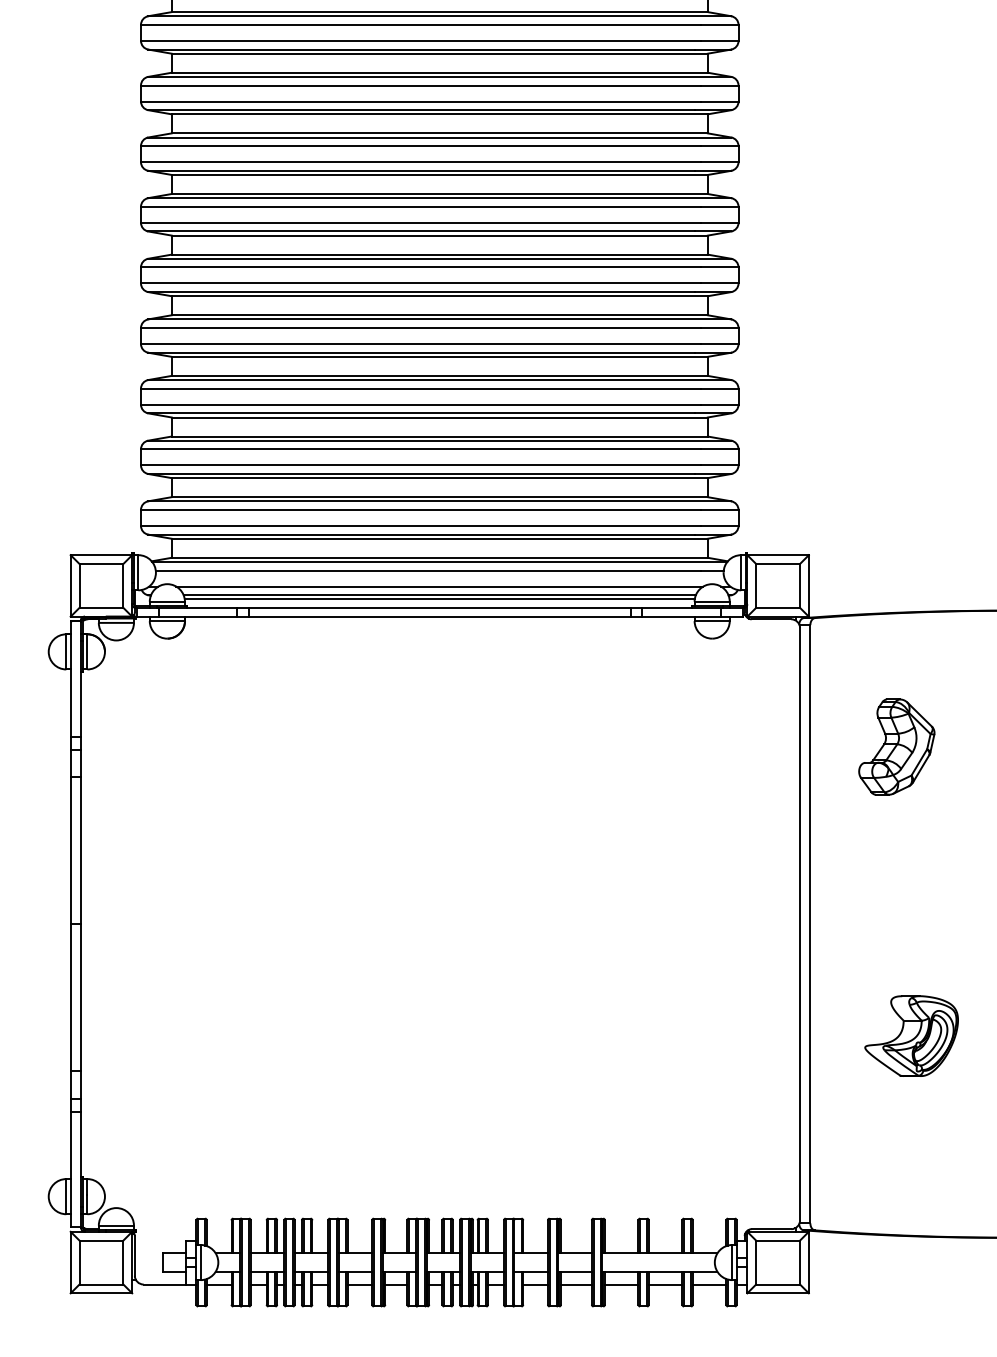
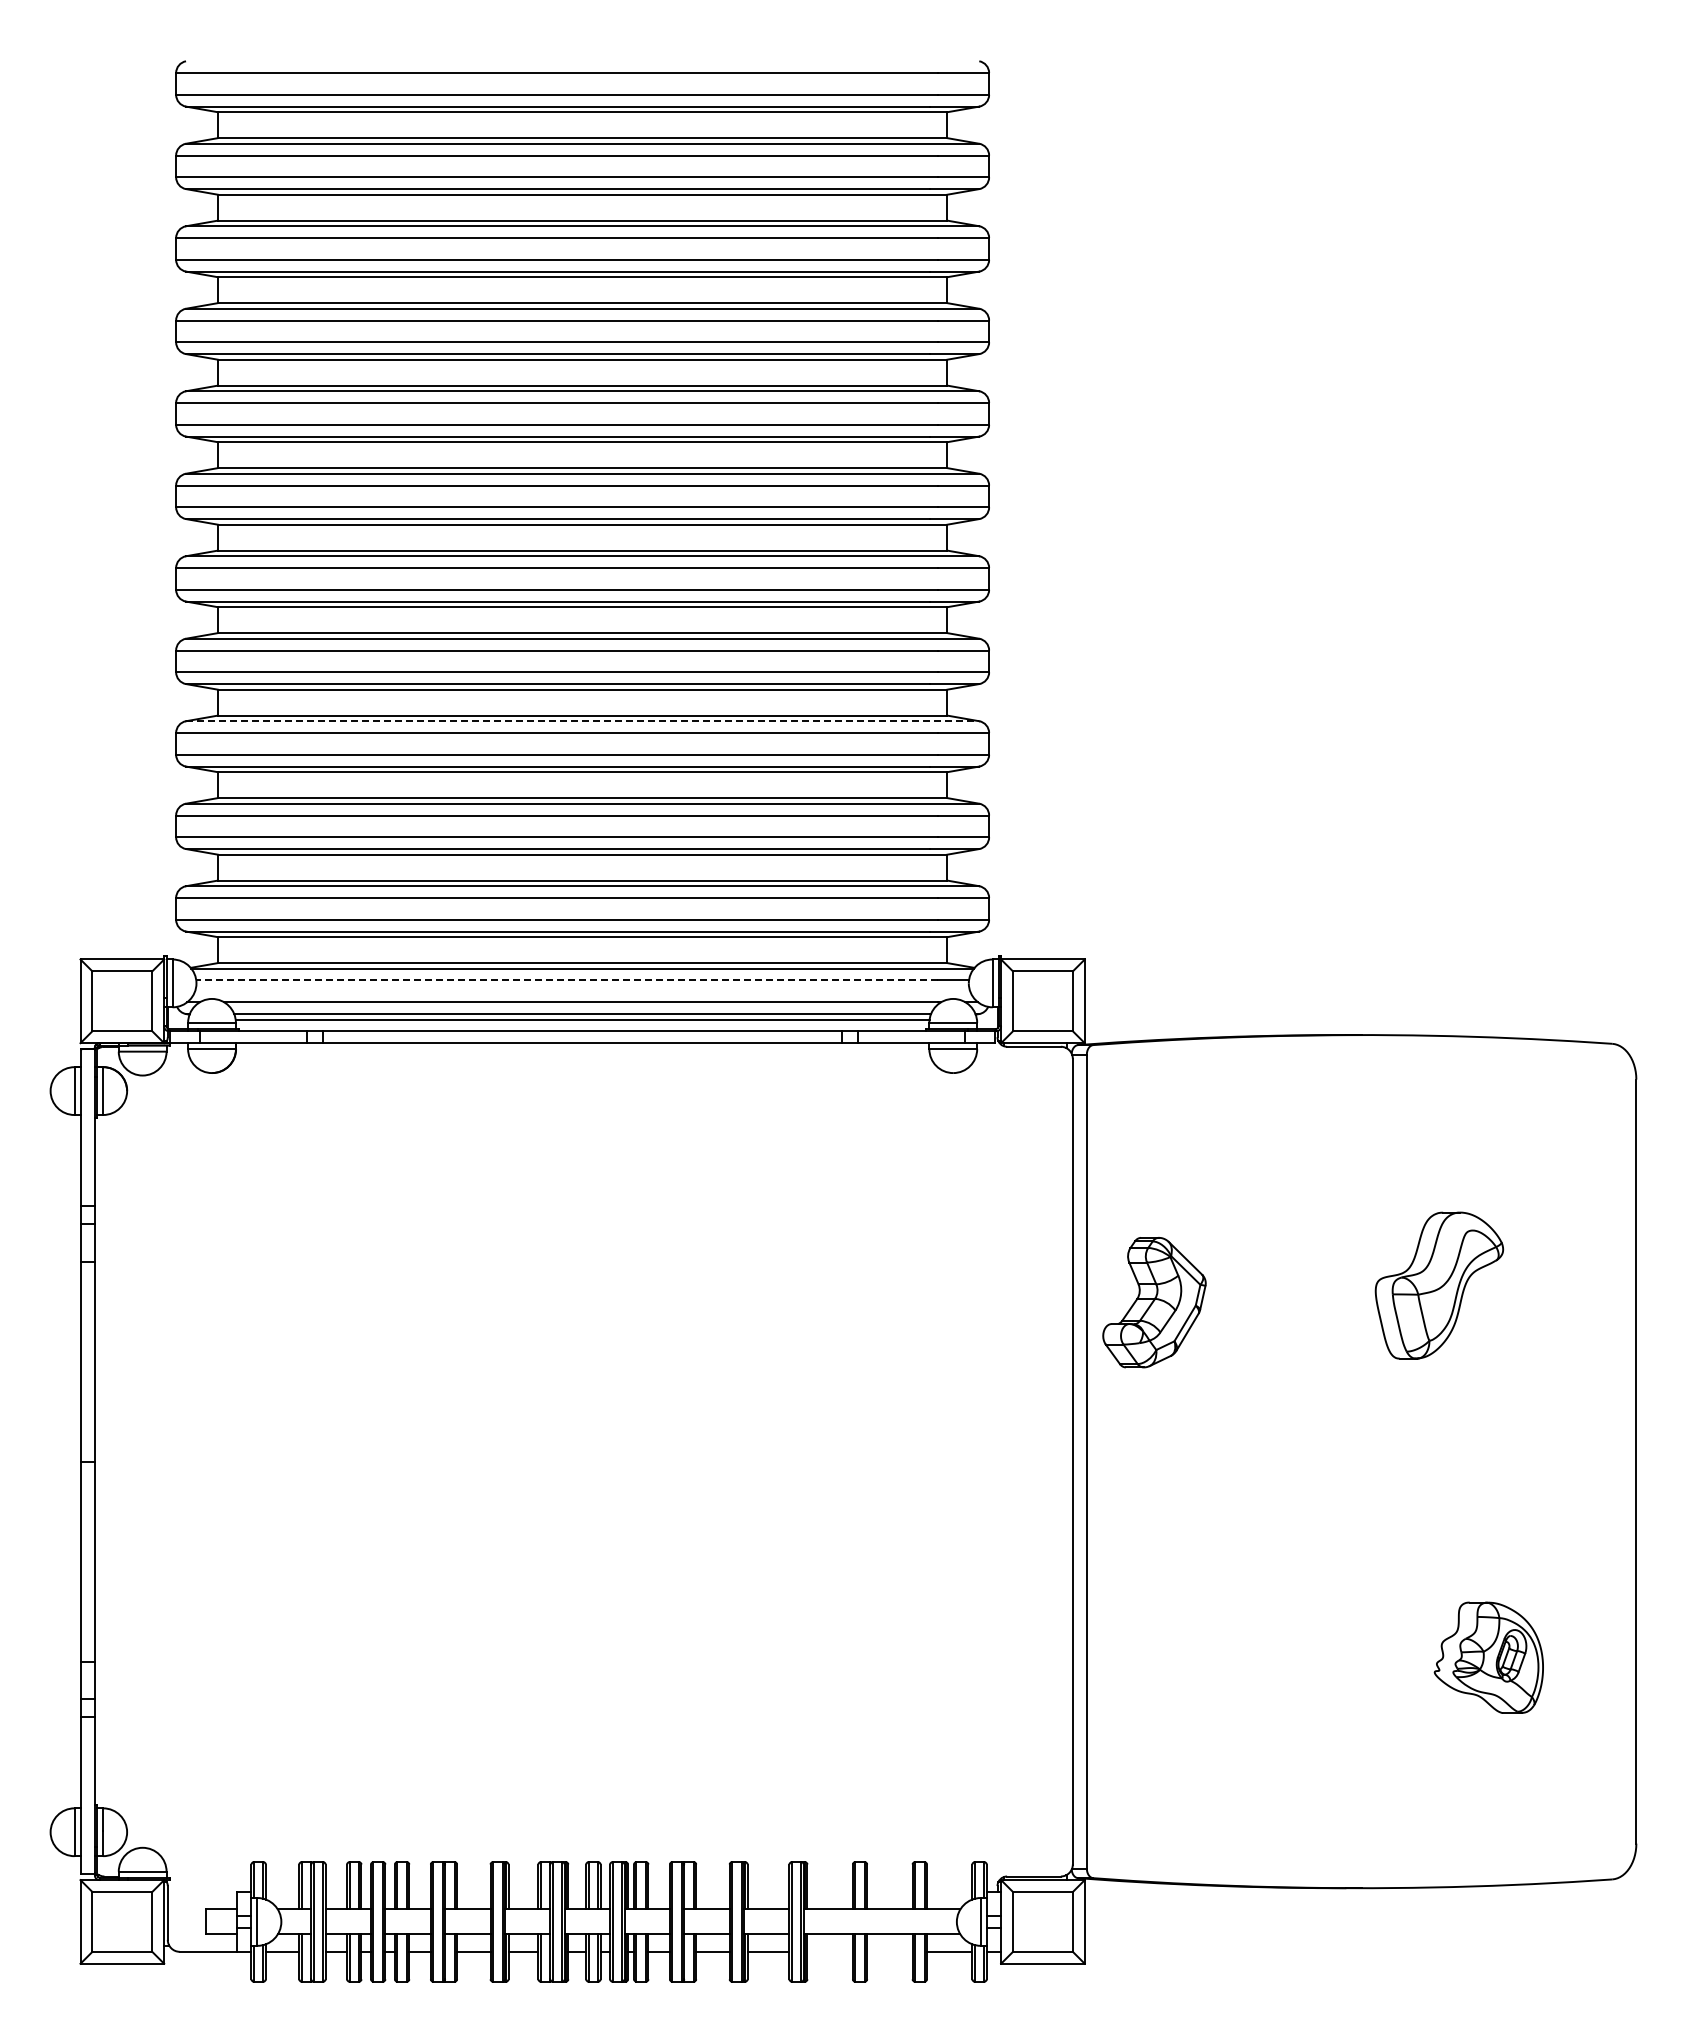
line: (439, 380) -> (582, 721), solid -> dashed
line: (427, 570) -> (566, 980), solid -> dashed
part: (896, 747) -> (1154, 1302), moved
part: (911, 1035) -> (1224, 1613), removed
line: (621, 1284) -> (829, 1951), removed
line: (665, 1284) -> (889, 1951), removed

